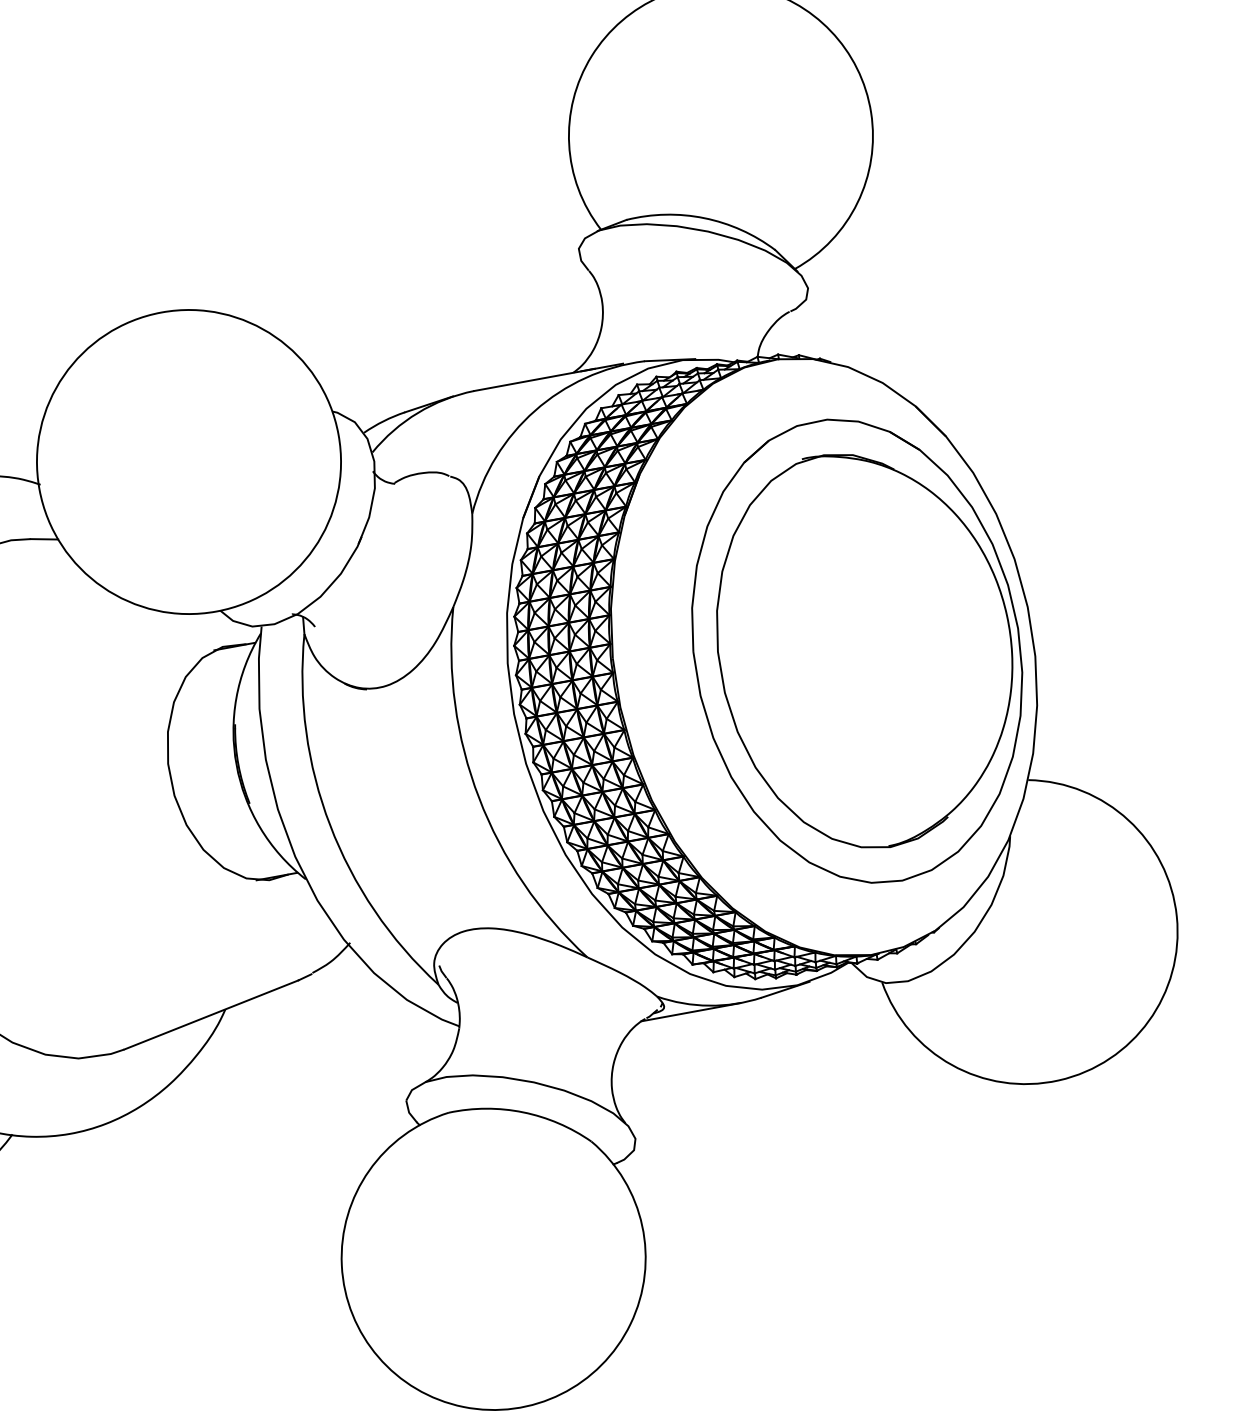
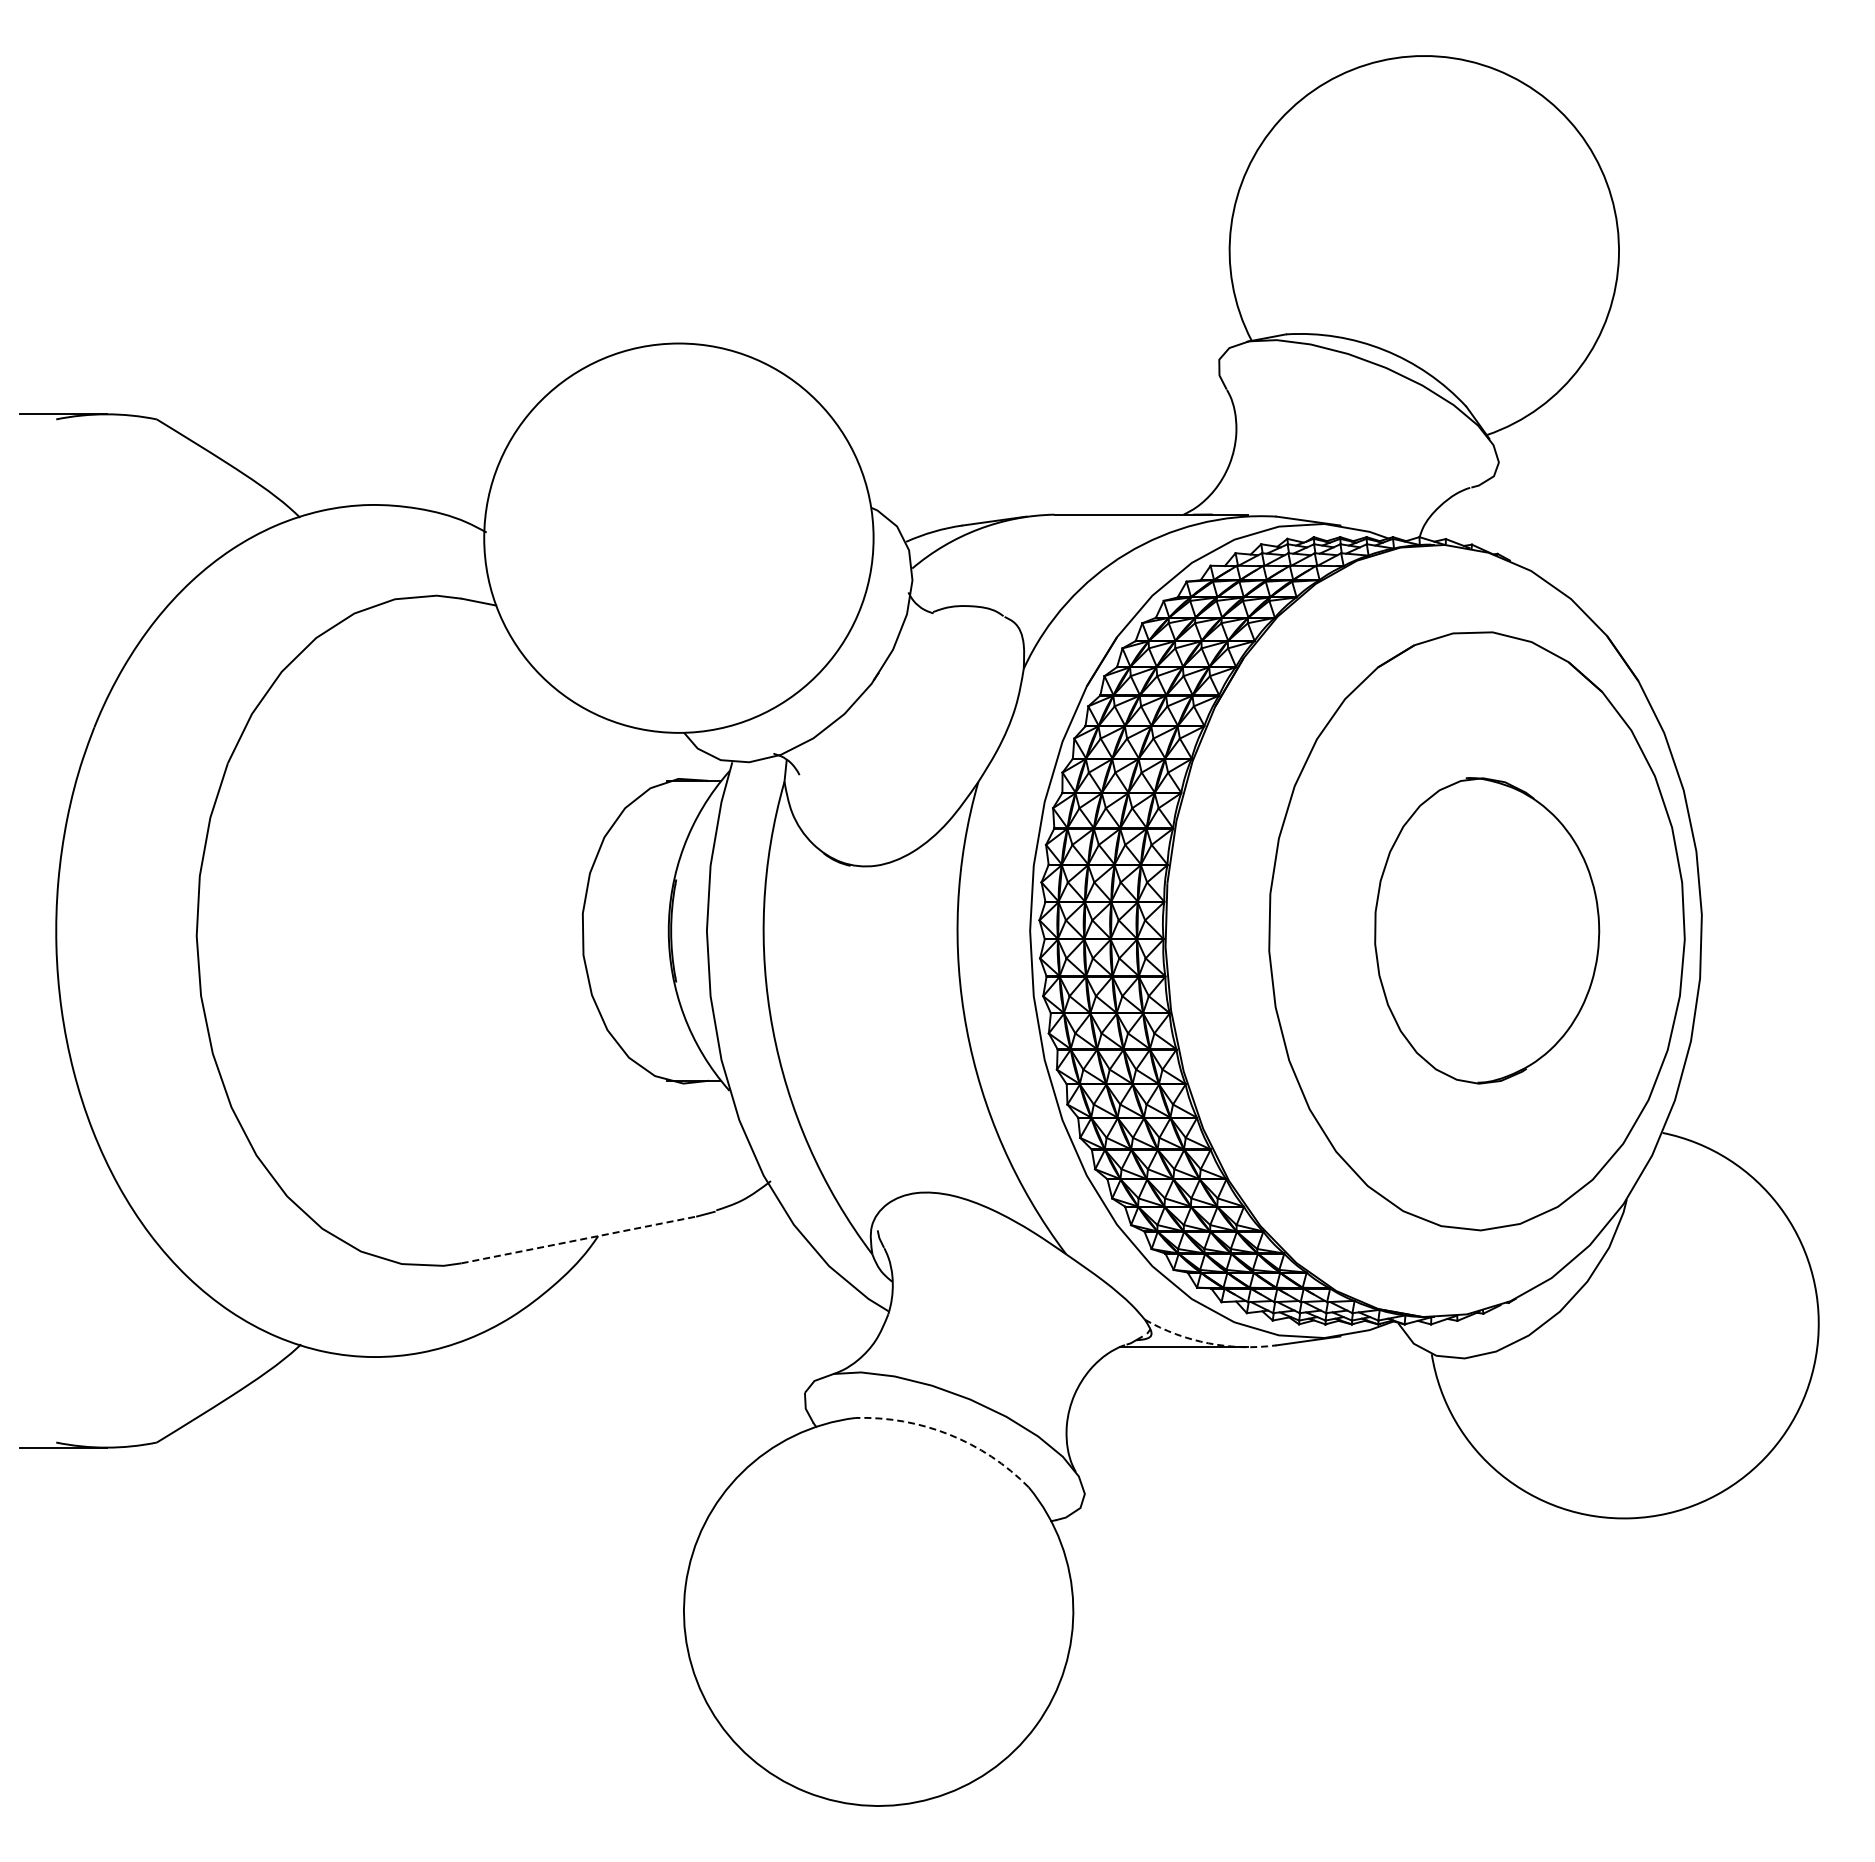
part: (864, 649) -> (1486, 930), size x0.6
arc: (709, 1005) -> (1208, 1343), solid -> dashed
line: (211, 1014) -> (579, 1239), solid -> dashed
arc: (523, 1112) -> (949, 1434), solid -> dashed

